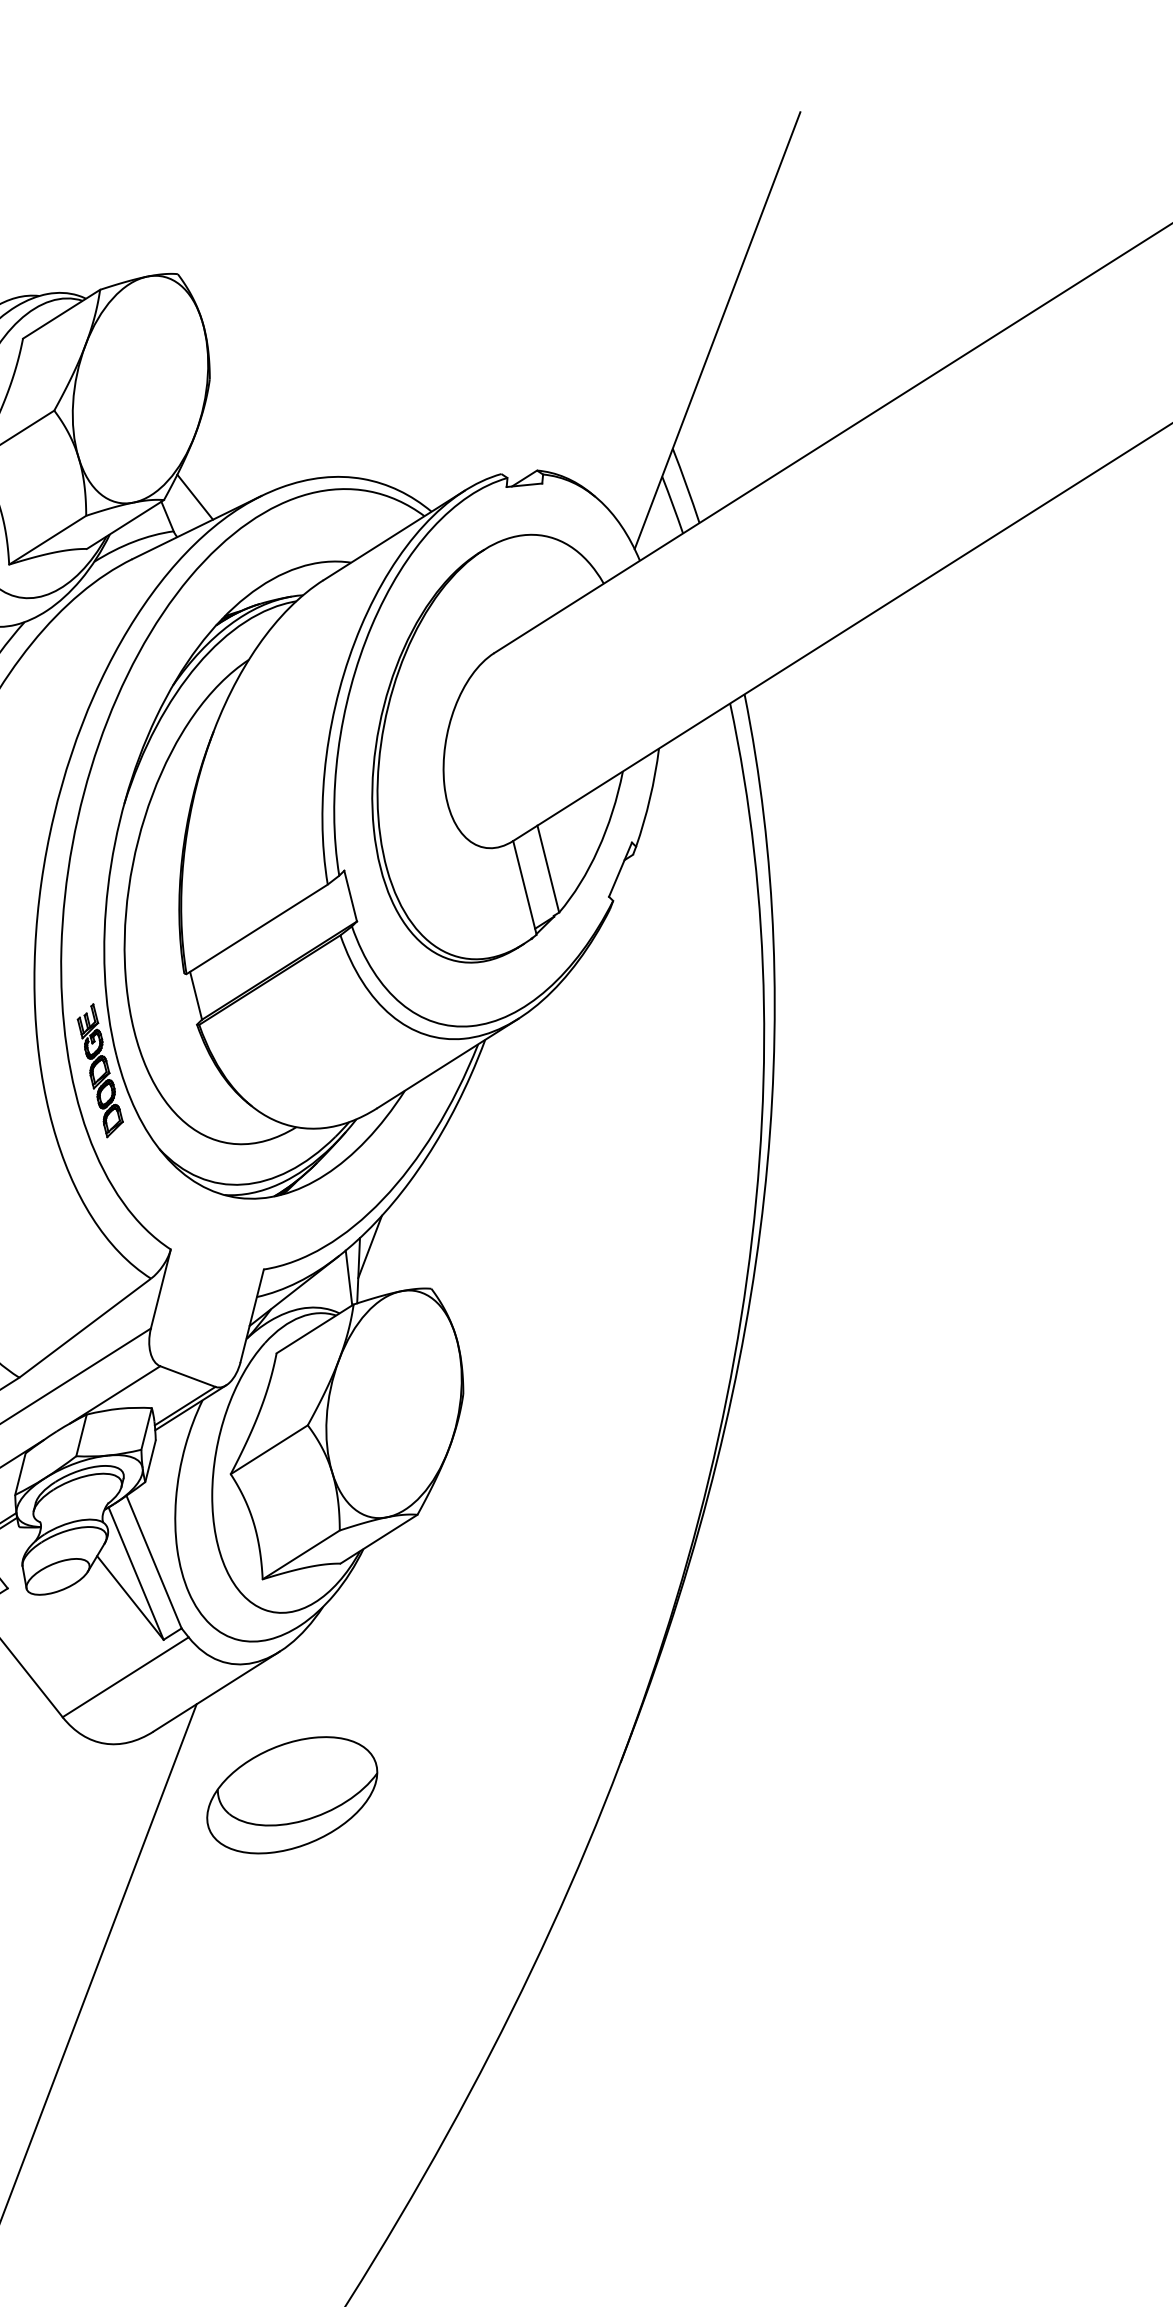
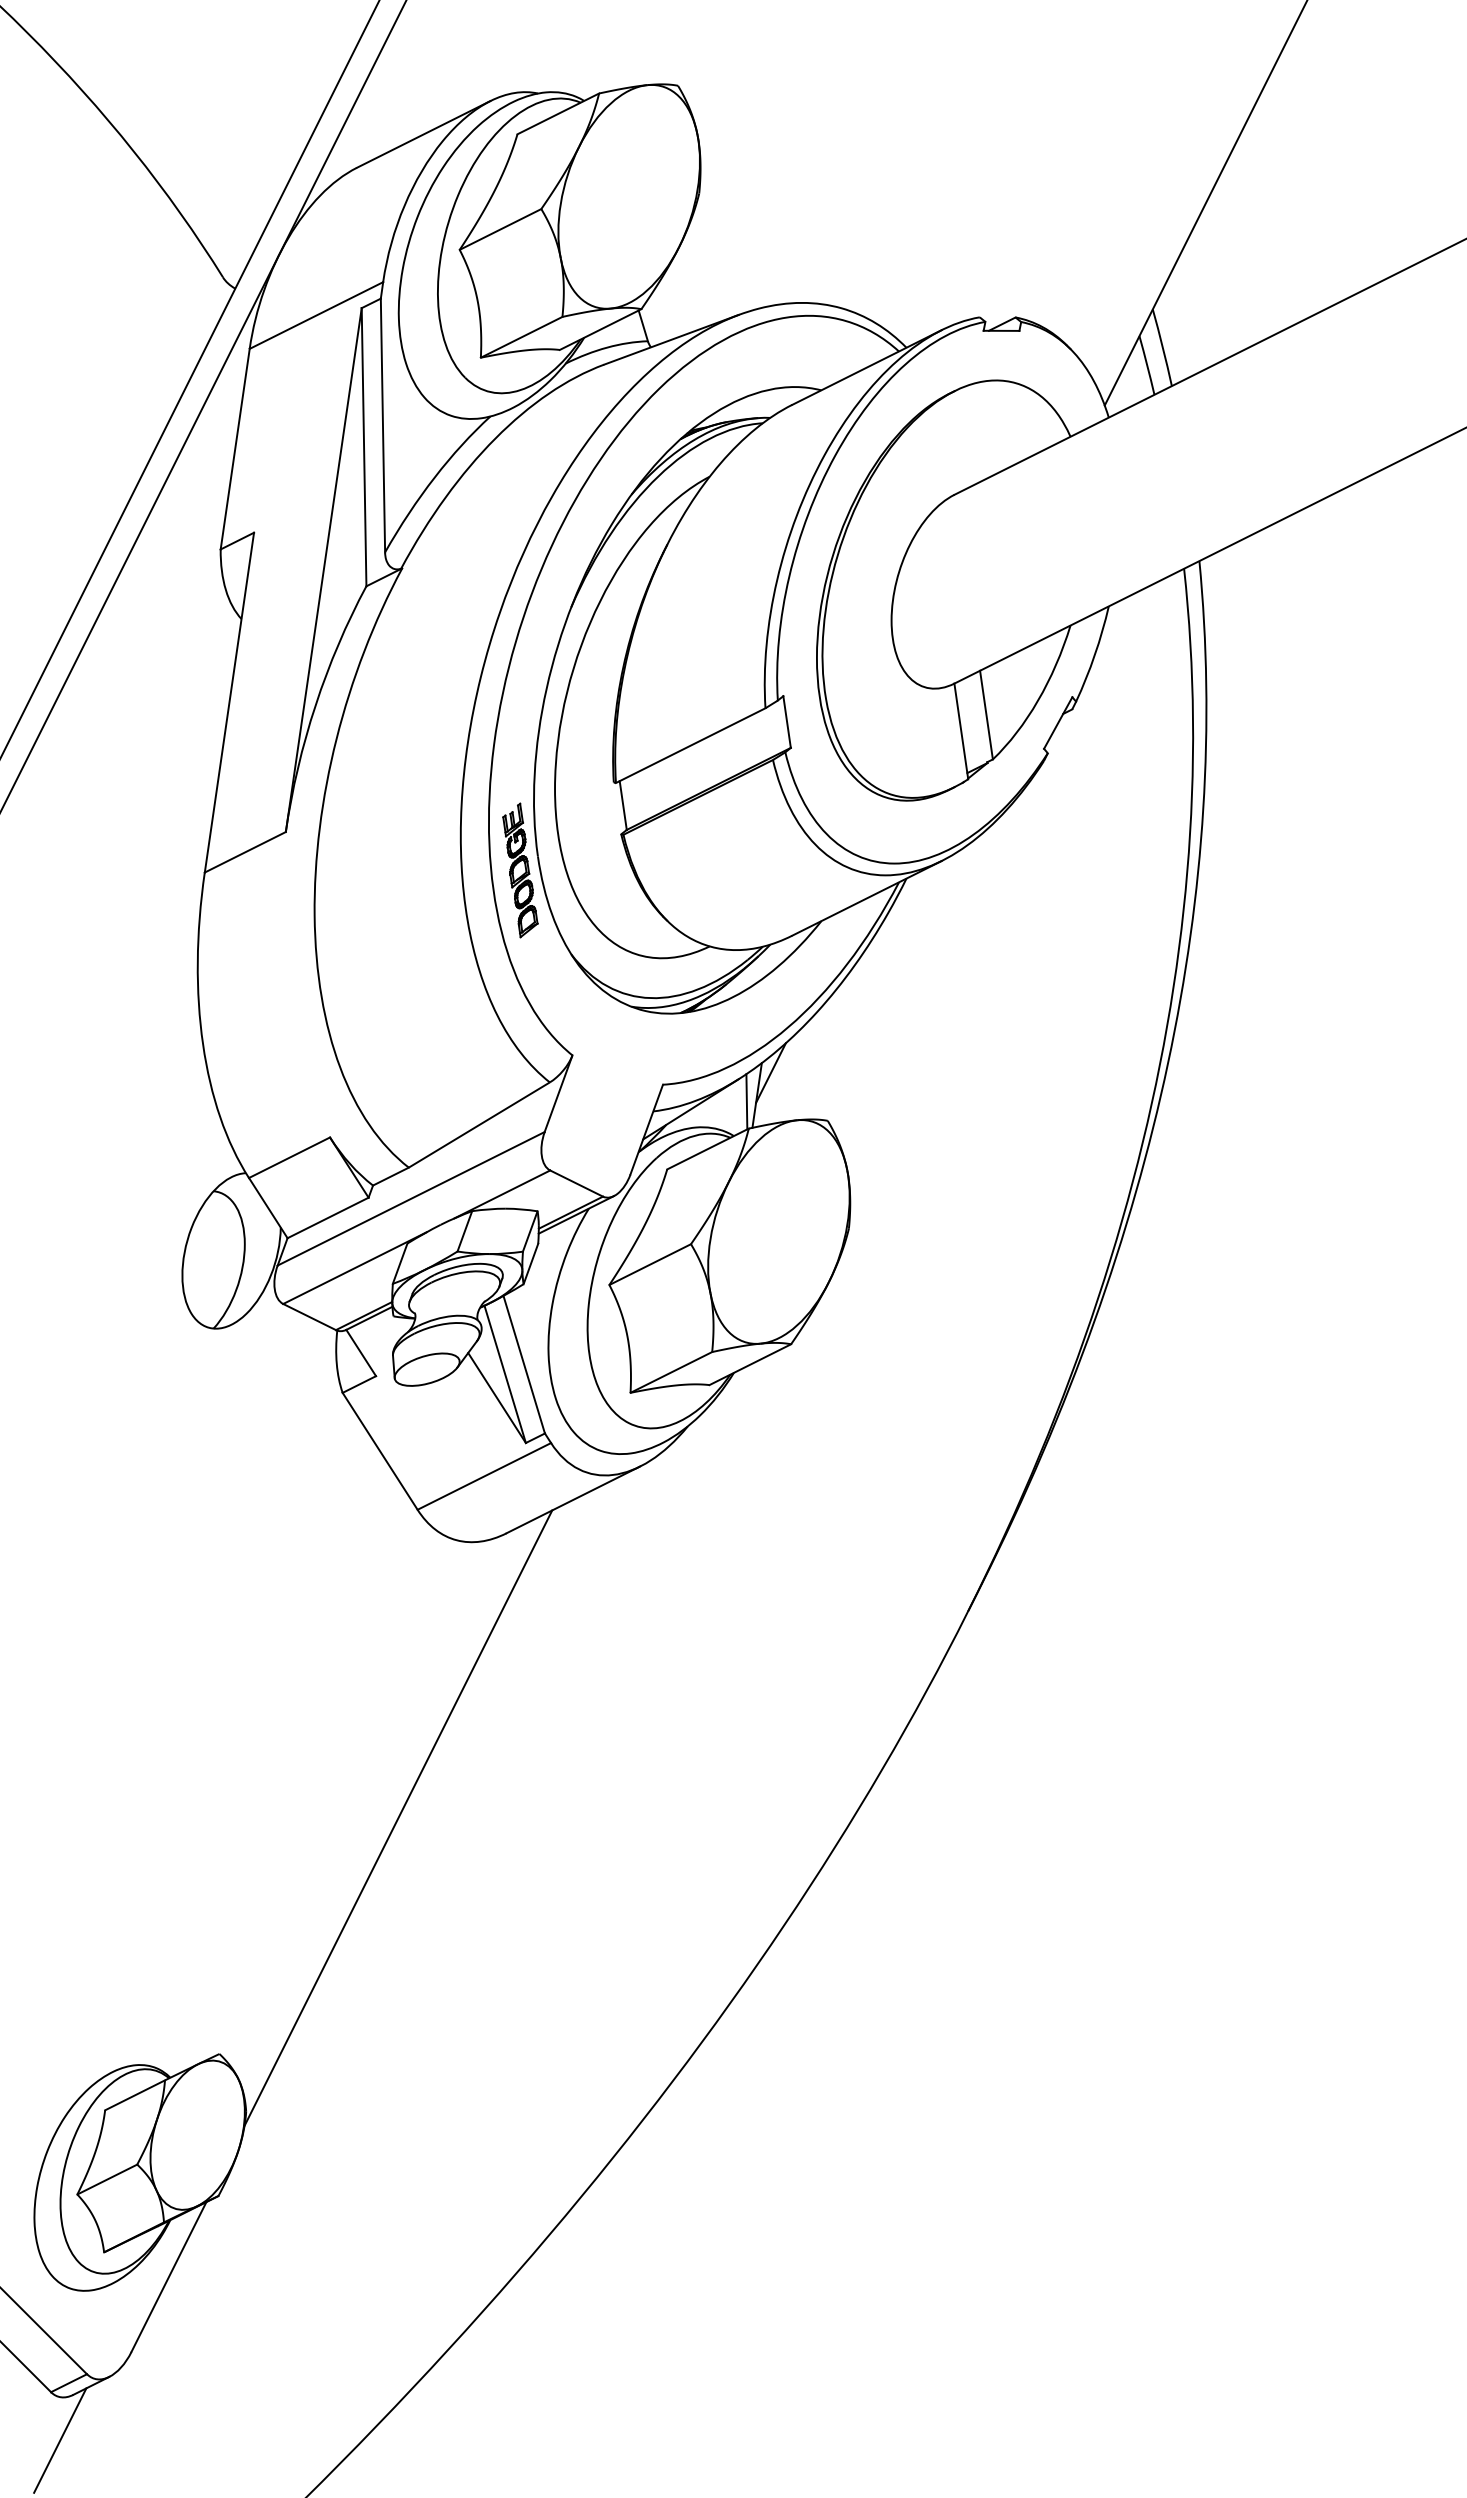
line: (194, 497) -> (672, 309), removed
part: (292, 1795) -> (638, 1610), removed

